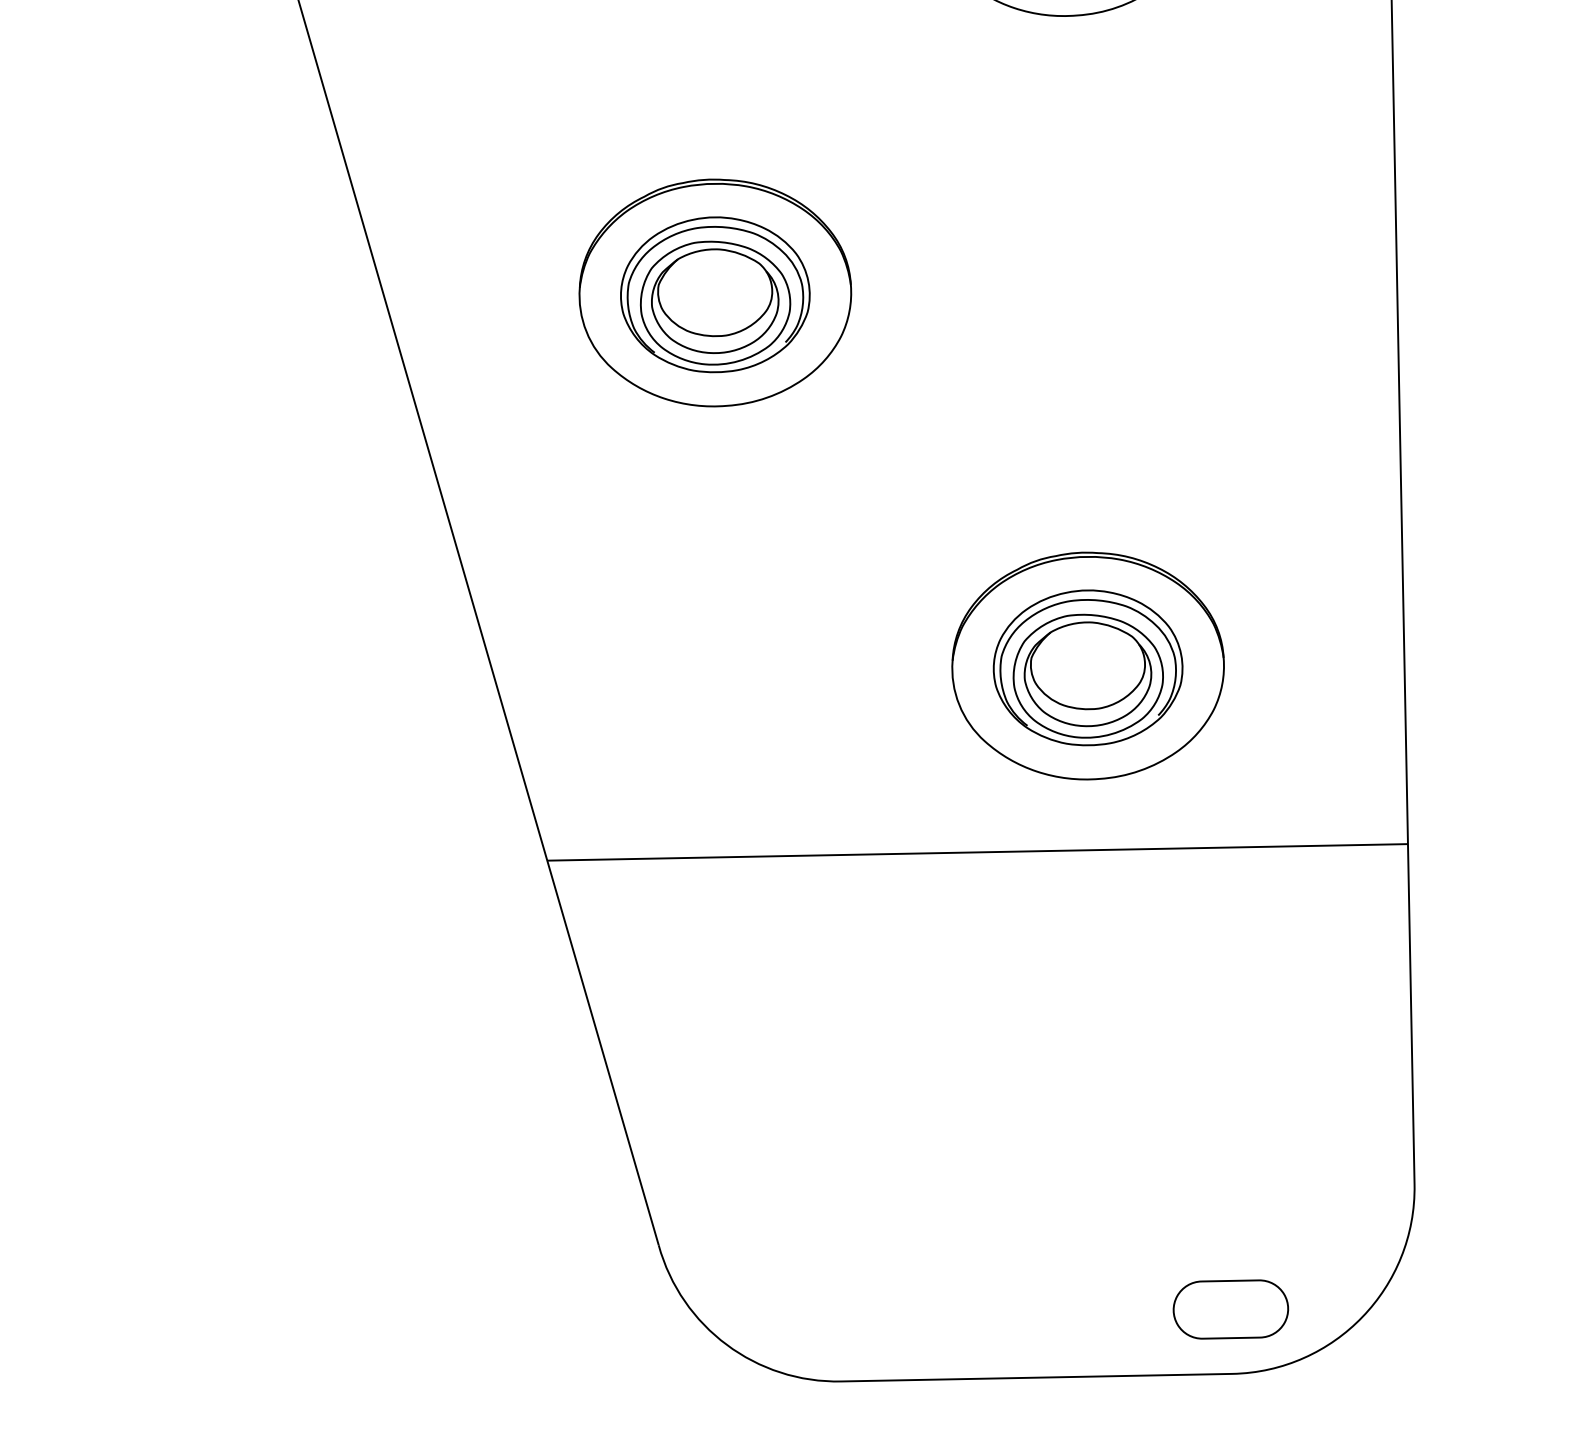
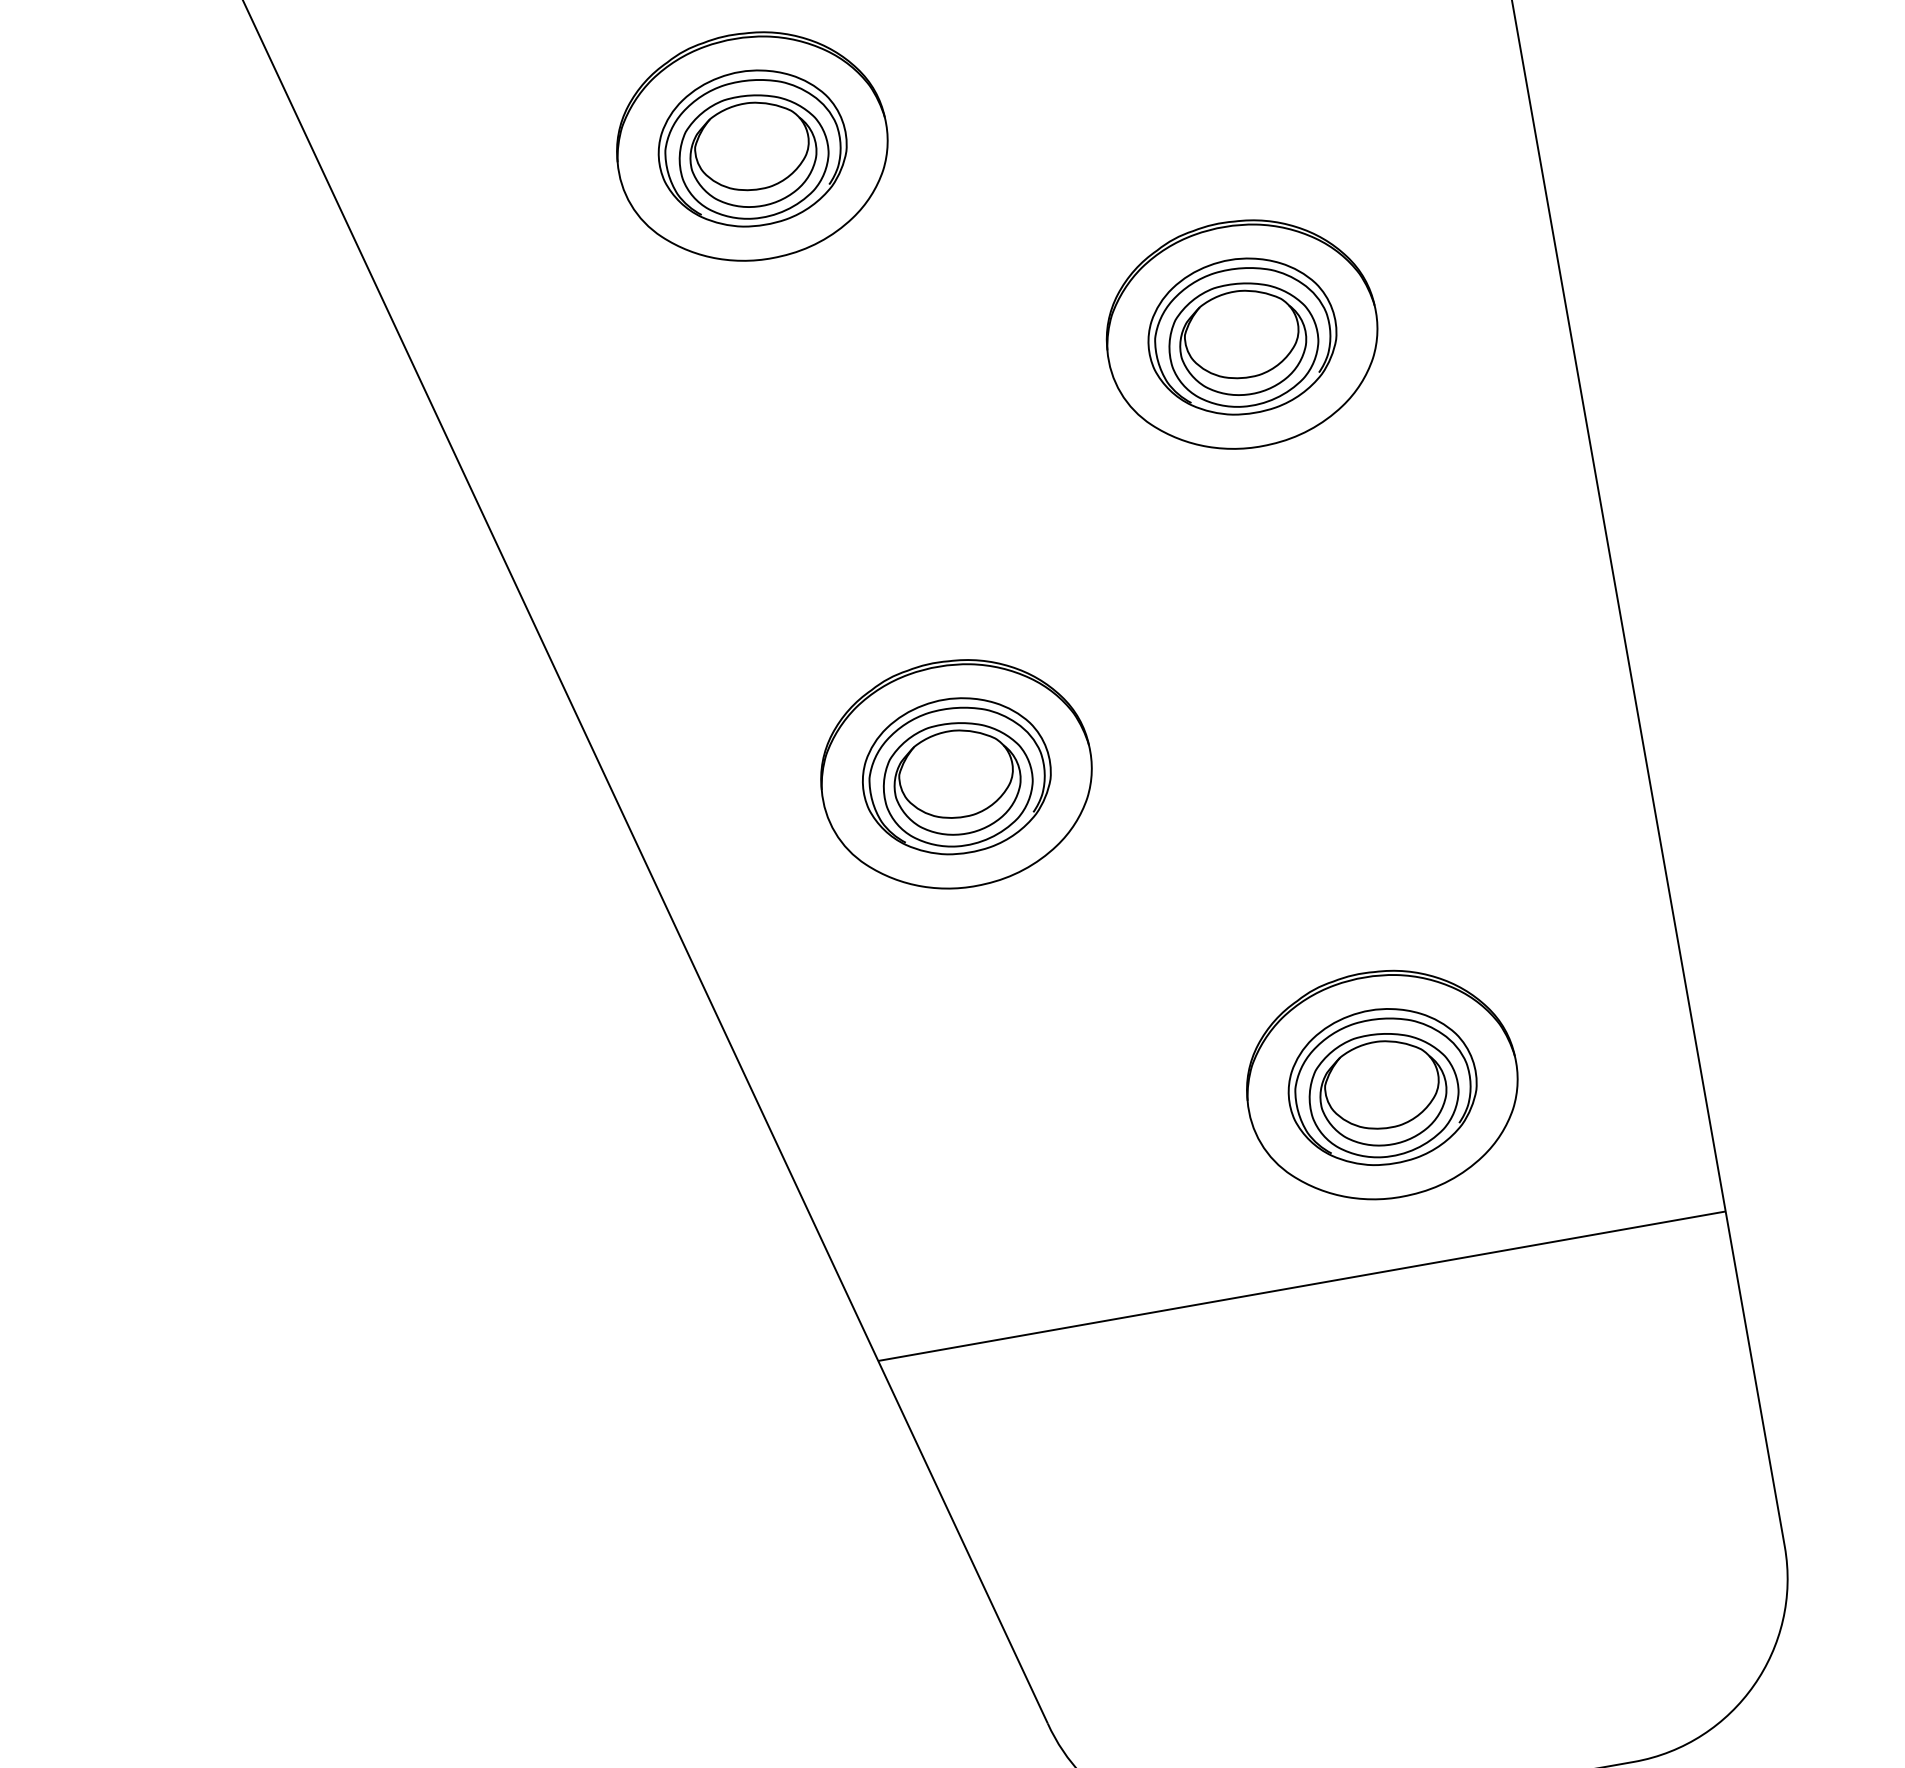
part: (1230, 1309) -> (1622, 1698), removed

